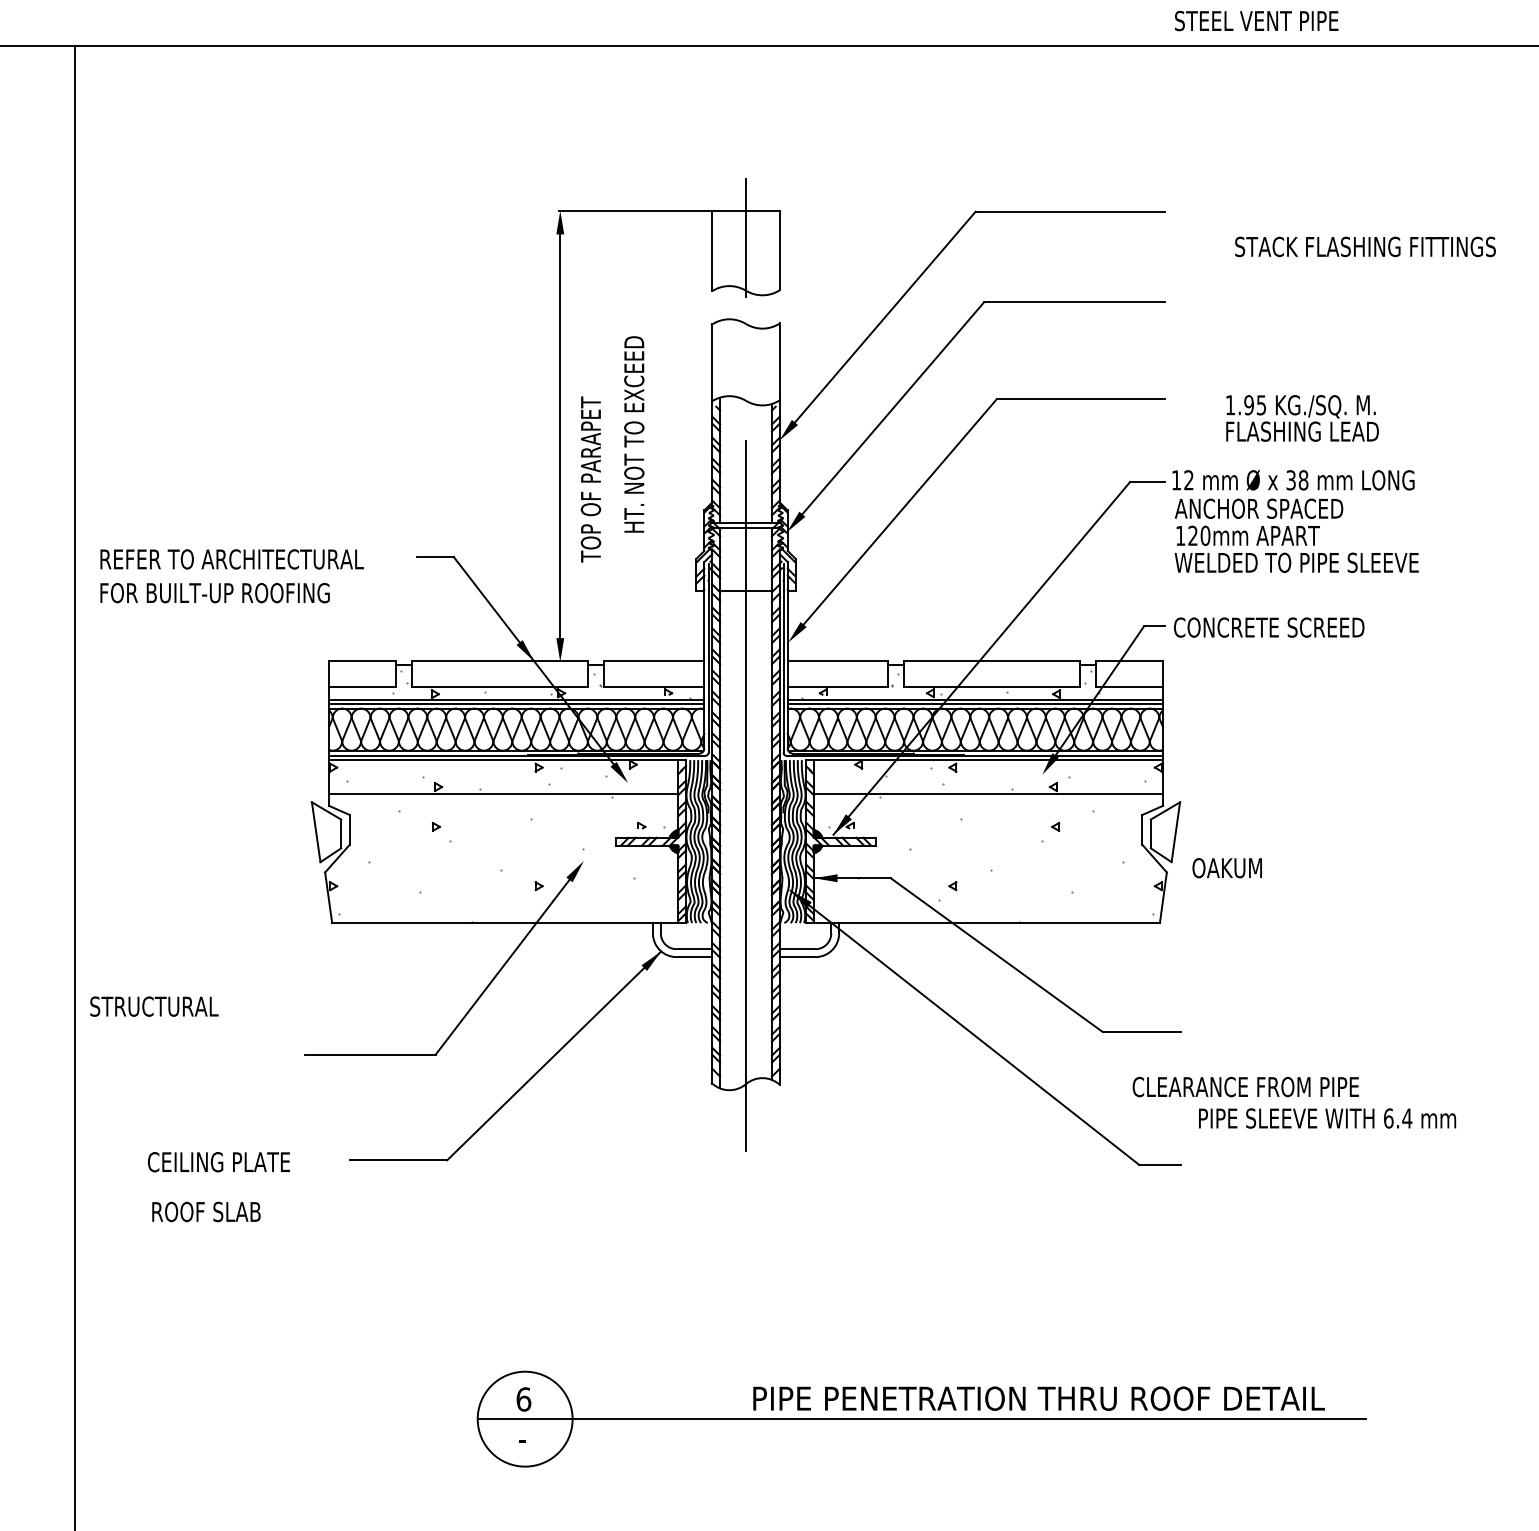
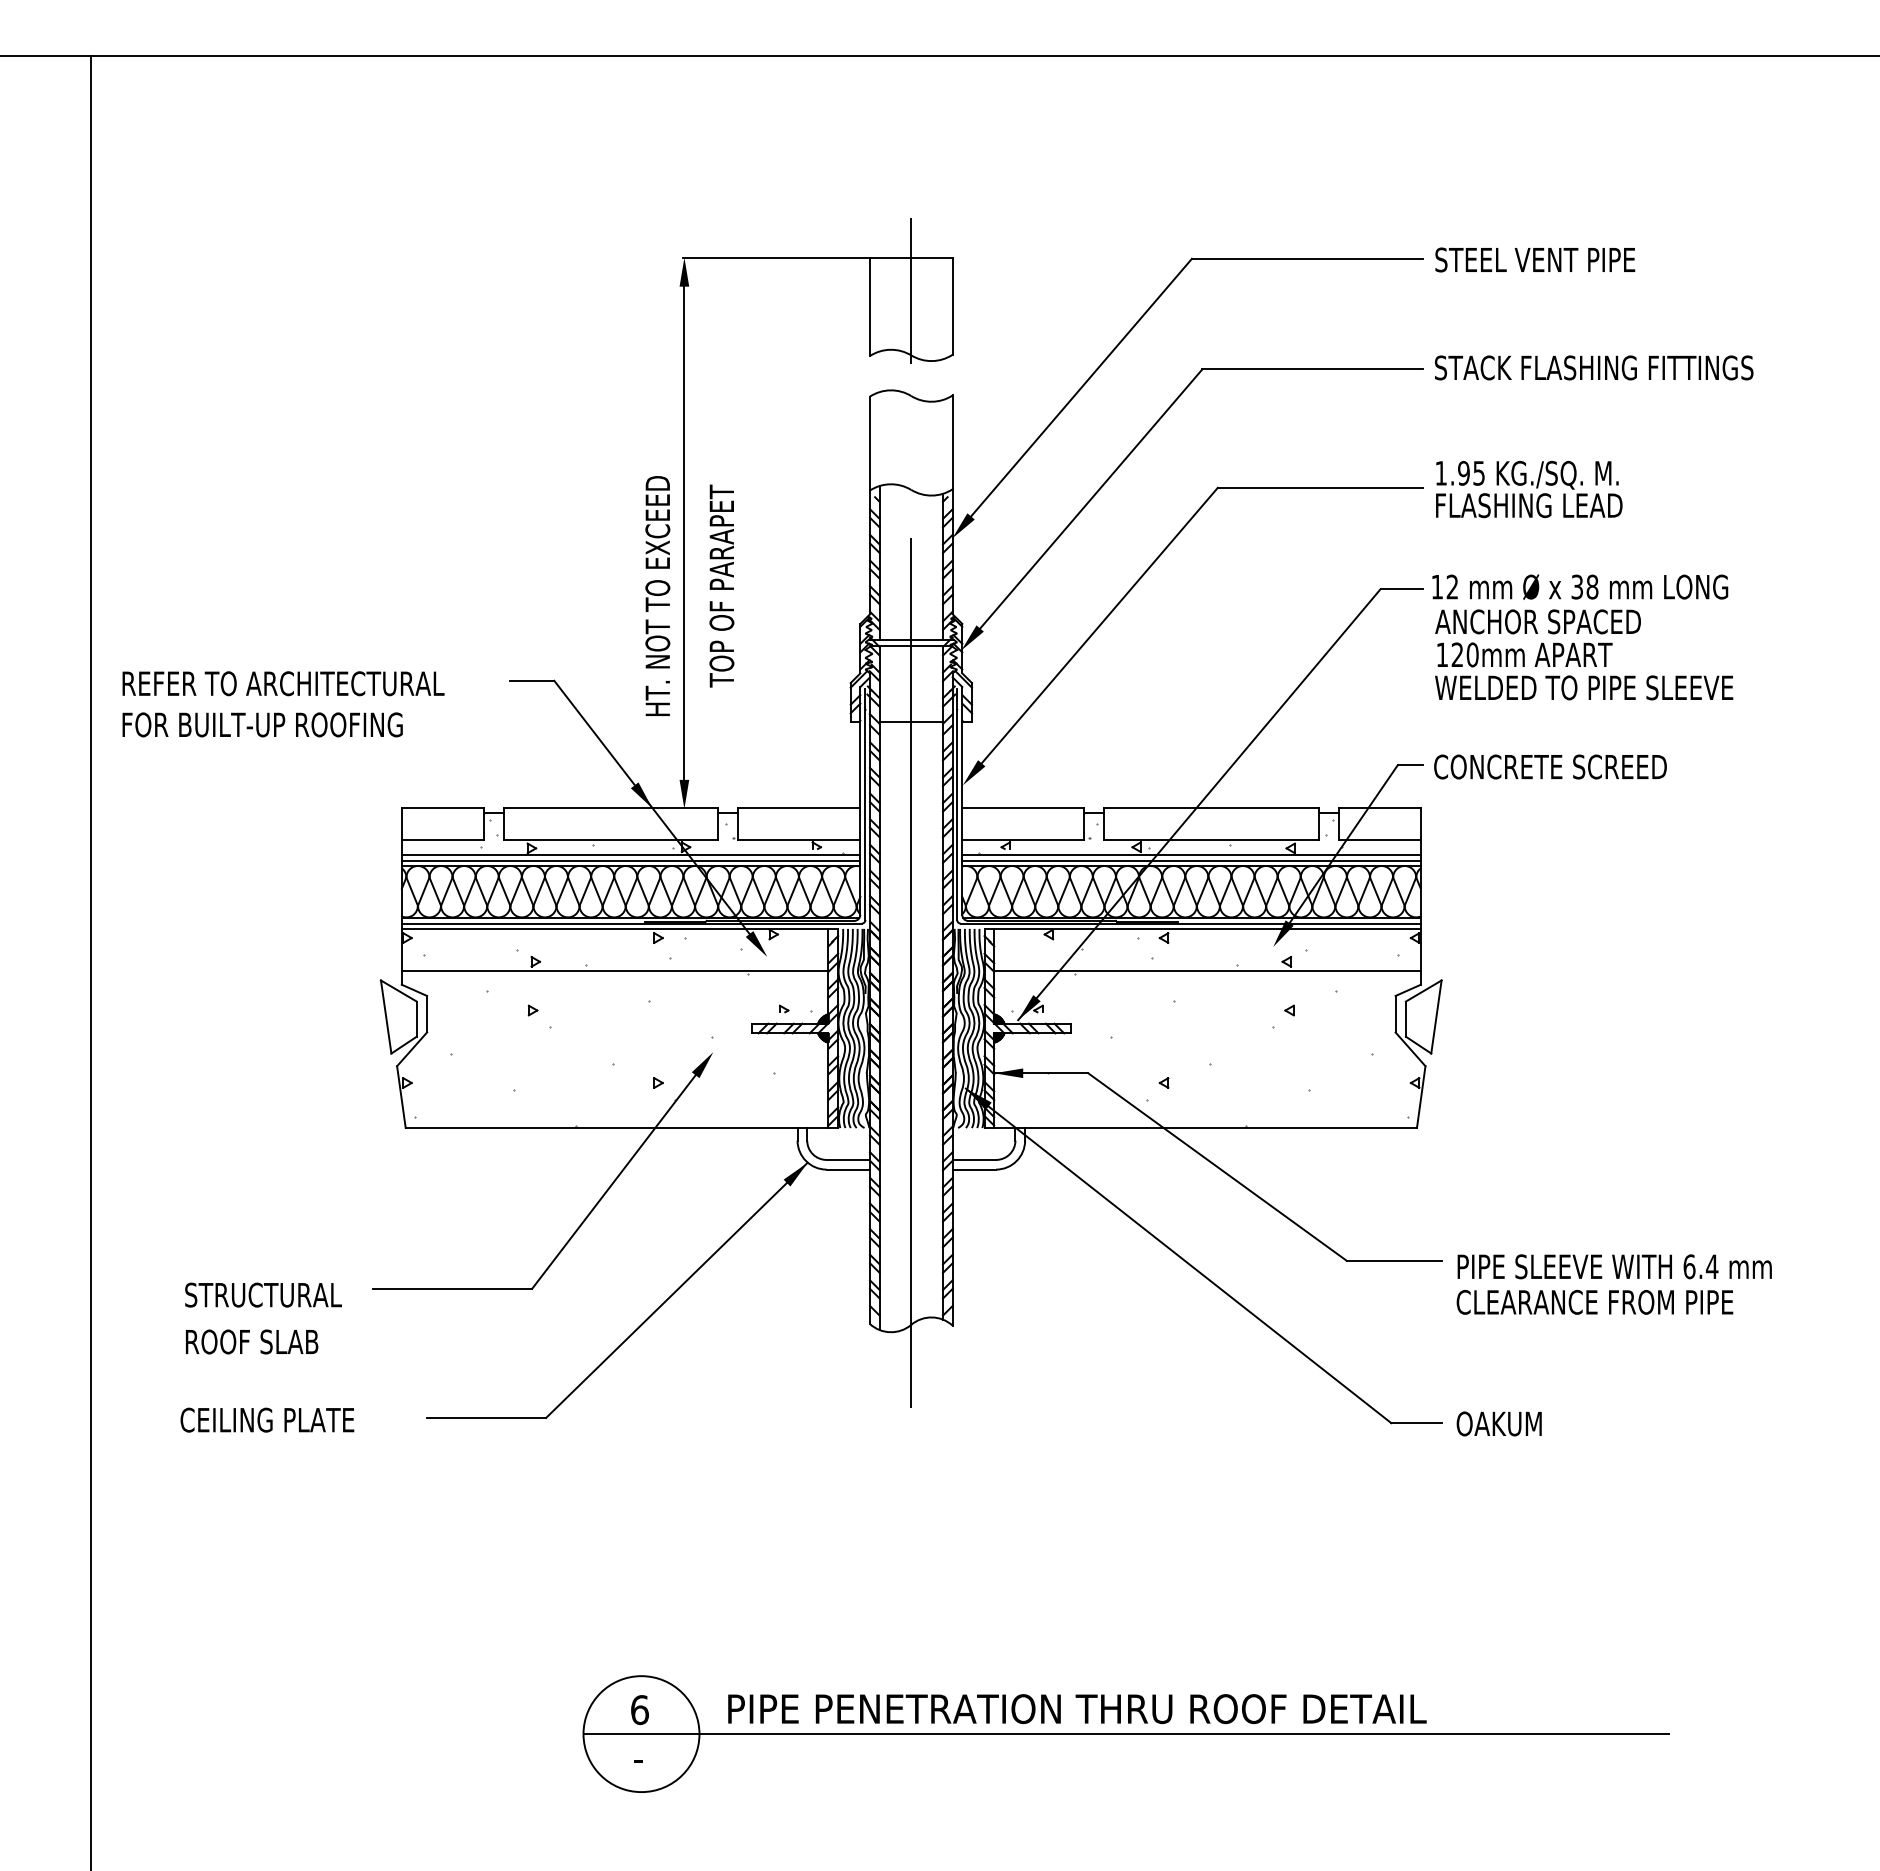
text: (1256, 20) -> (1535, 259), moved
text: (1365, 246) -> (1594, 367), moved
text: (1302, 418) -> (1529, 489), moved
text: (634, 434) -> (657, 595), moved
text: (1226, 867) -> (1498, 1423), moved
text: (154, 1006) -> (263, 1294), moved
text: (1245, 1087) -> (1594, 1302), moved
text: (1327, 1118) -> (1614, 1266), moved
text: (206, 1211) -> (252, 1341), moved
text: (1039, 1399) -> (1077, 1709), moved

